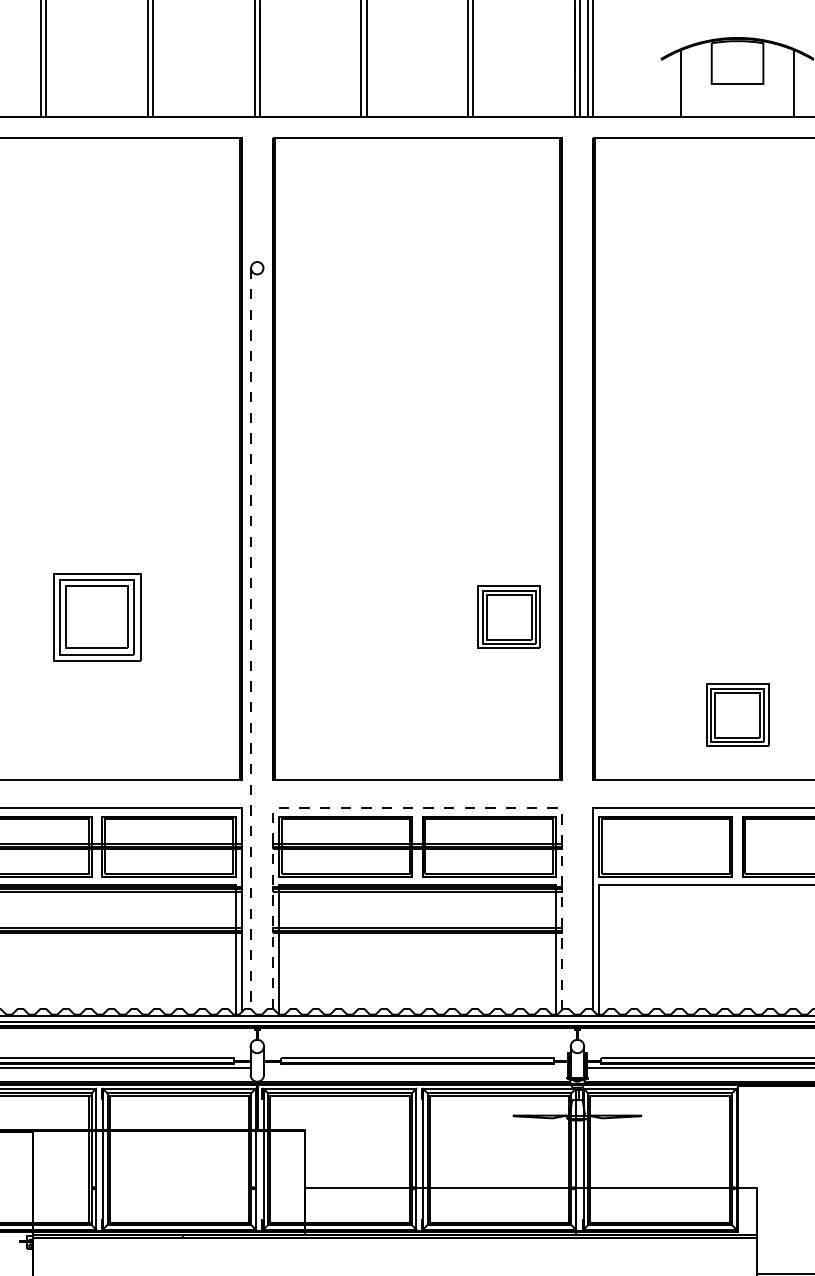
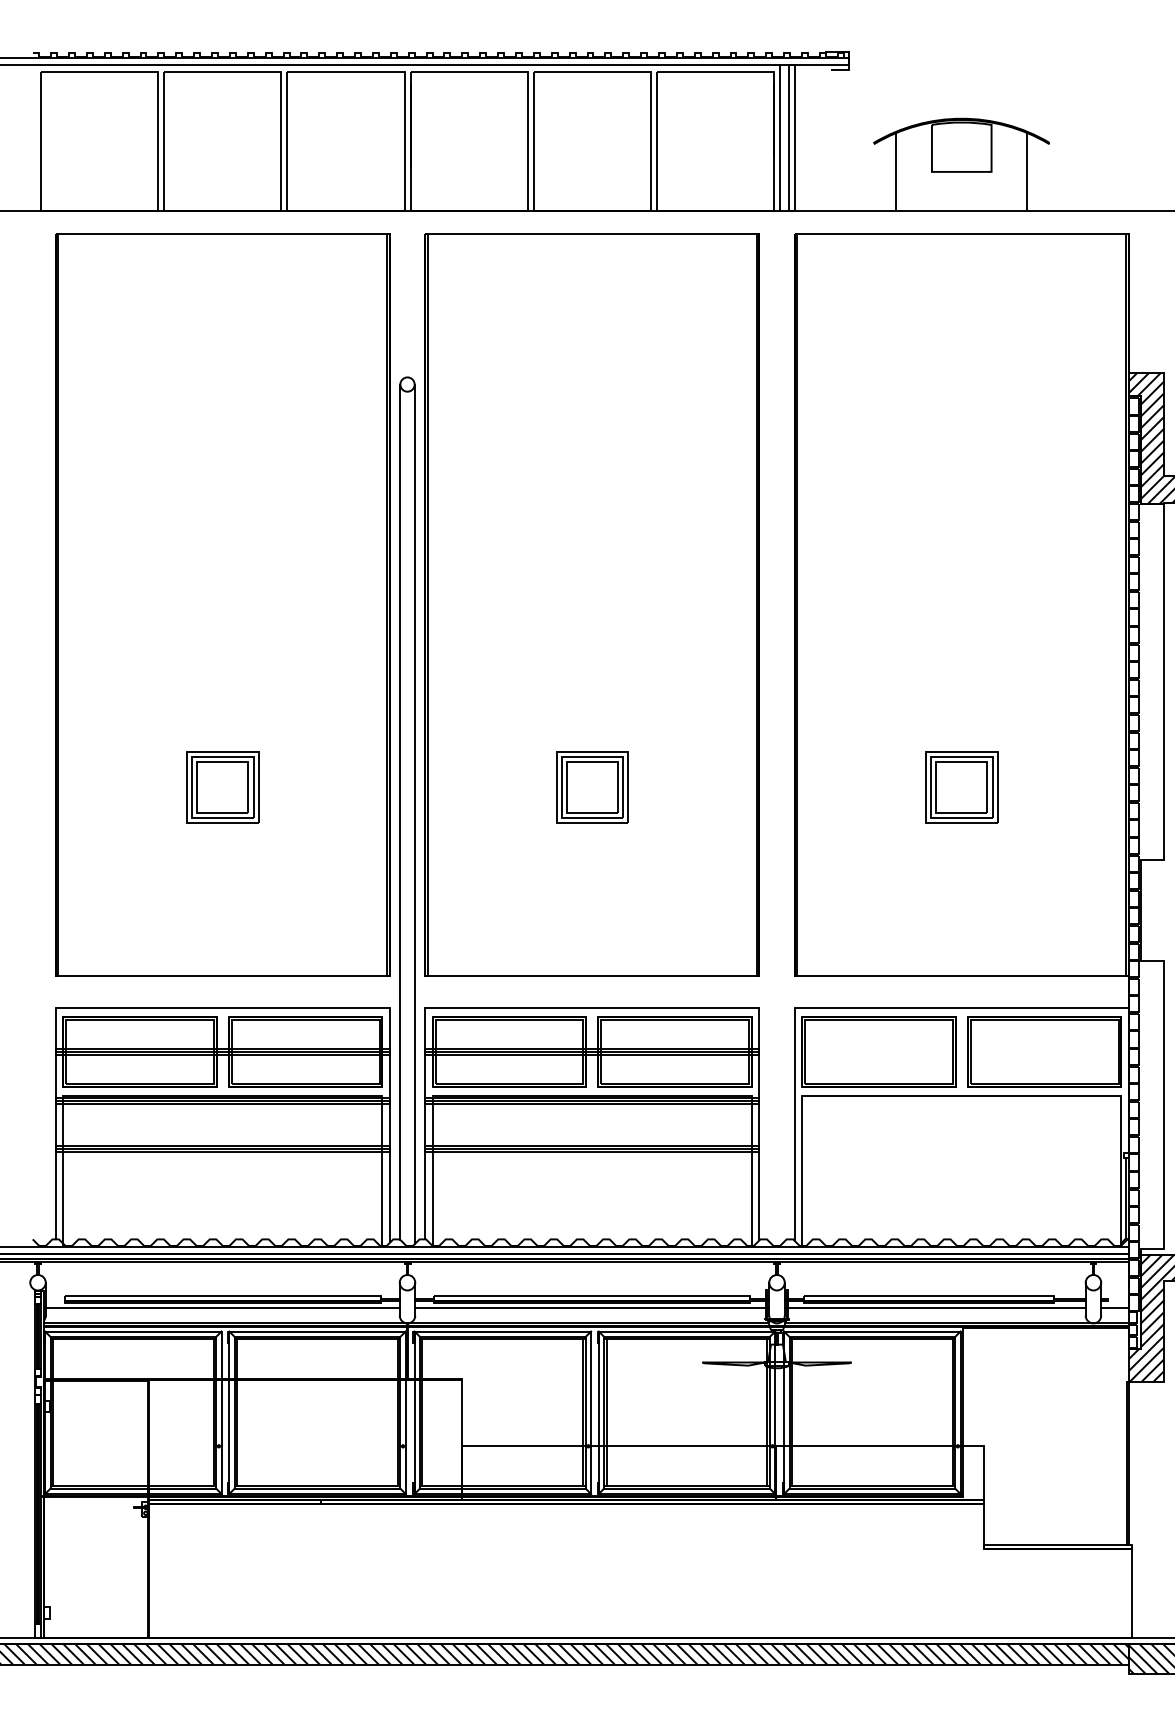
part: (96, 617) -> (222, 787), size x0.71
part: (509, 617) -> (592, 787), moved
line: (251, 639) -> (400, 812), dashed -> solid
line: (263, 640) -> (414, 814), added
part: (737, 715) -> (961, 787), moved
line: (418, 808) -> (593, 1007), dashed -> solid
line: (417, 1067) -> (592, 1307), added

